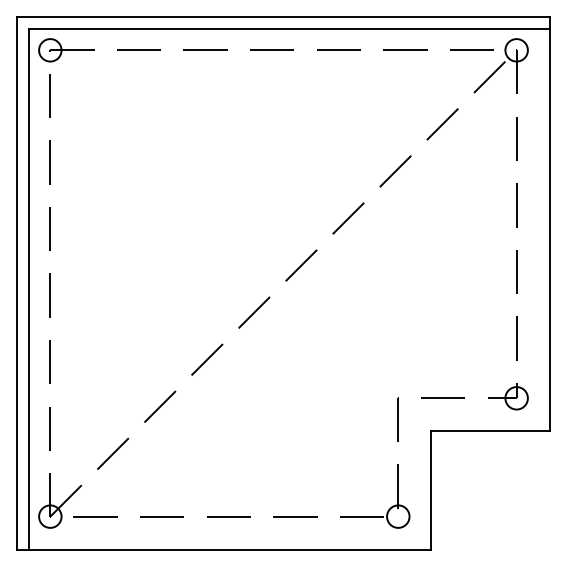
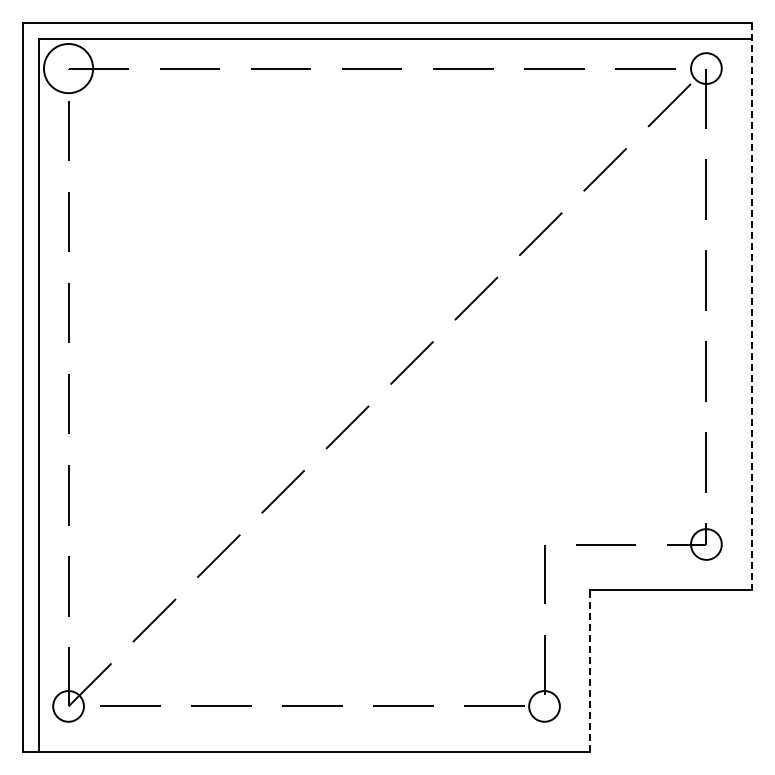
circle: (50, 50) -> (68, 68), size x1.6
line: (549, 225) -> (751, 307), solid -> dashed
line: (431, 490) -> (589, 670), solid -> dashed

